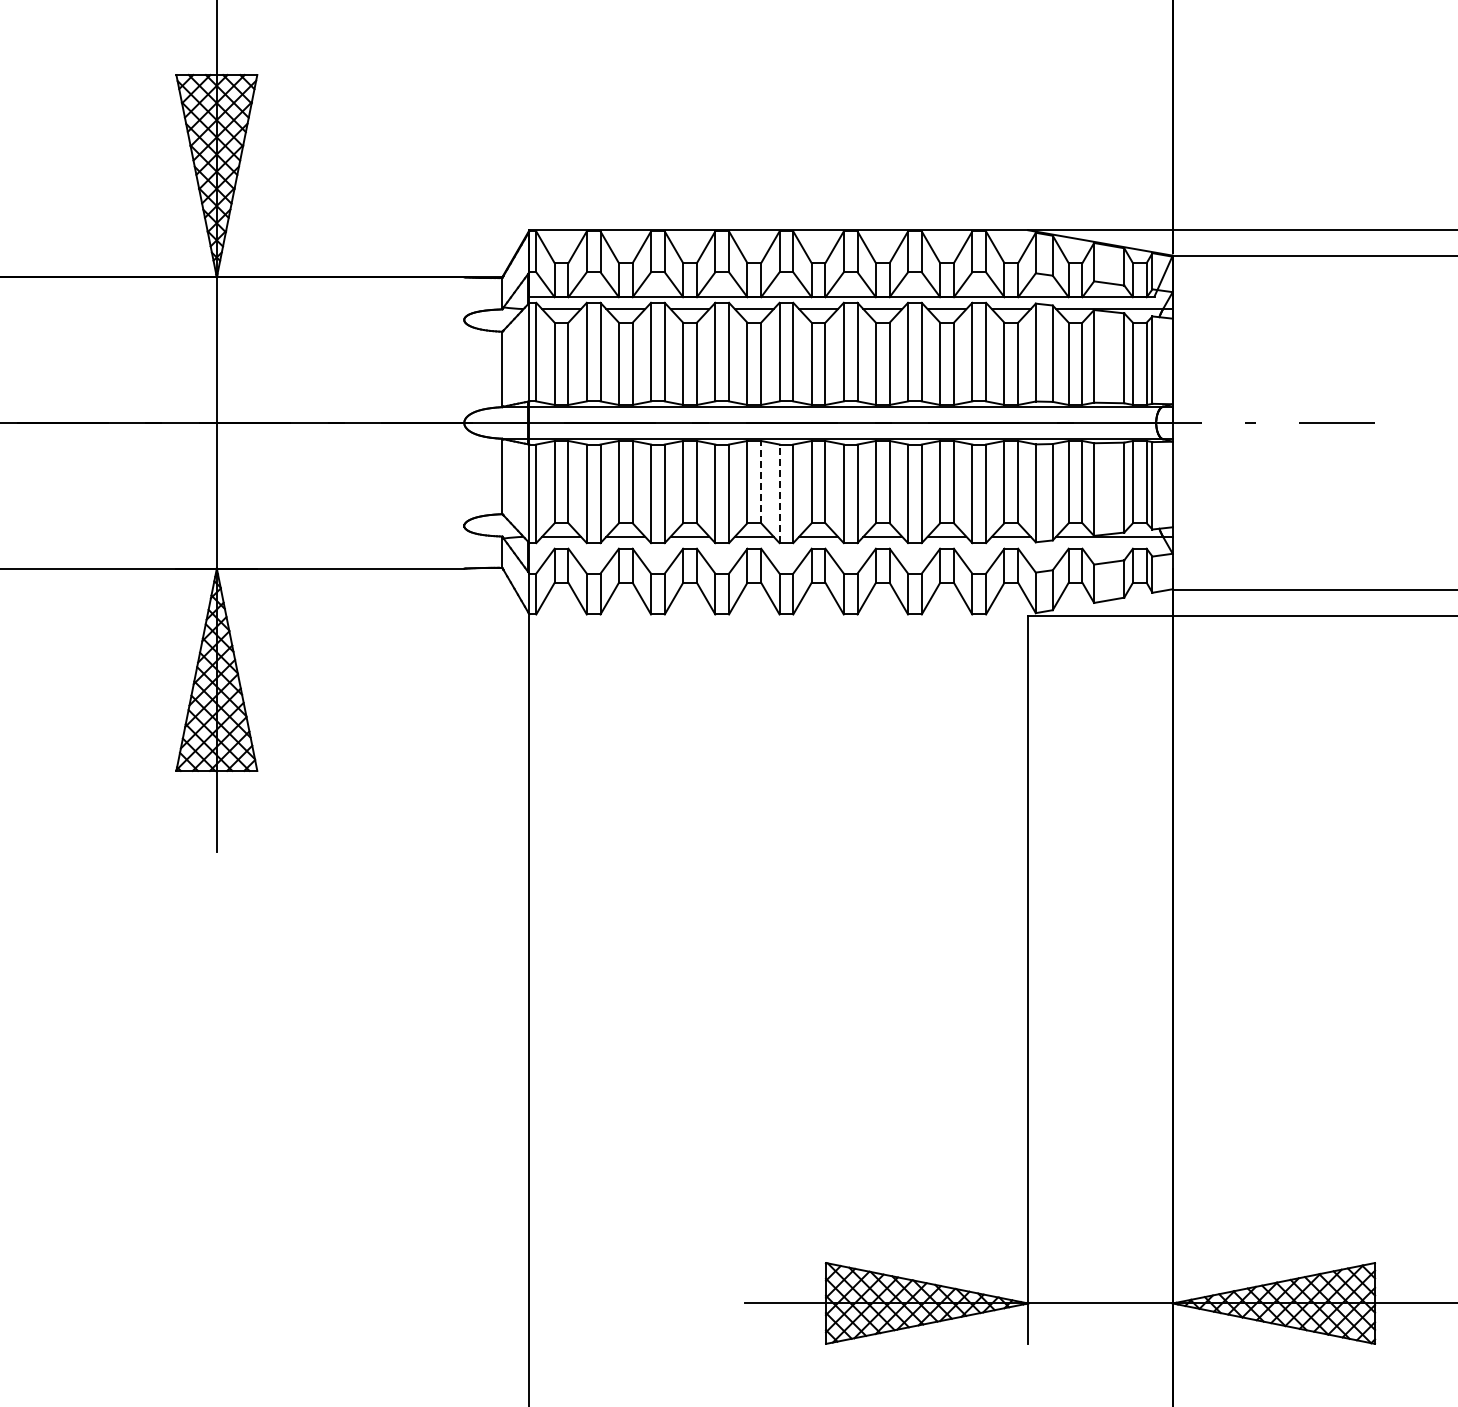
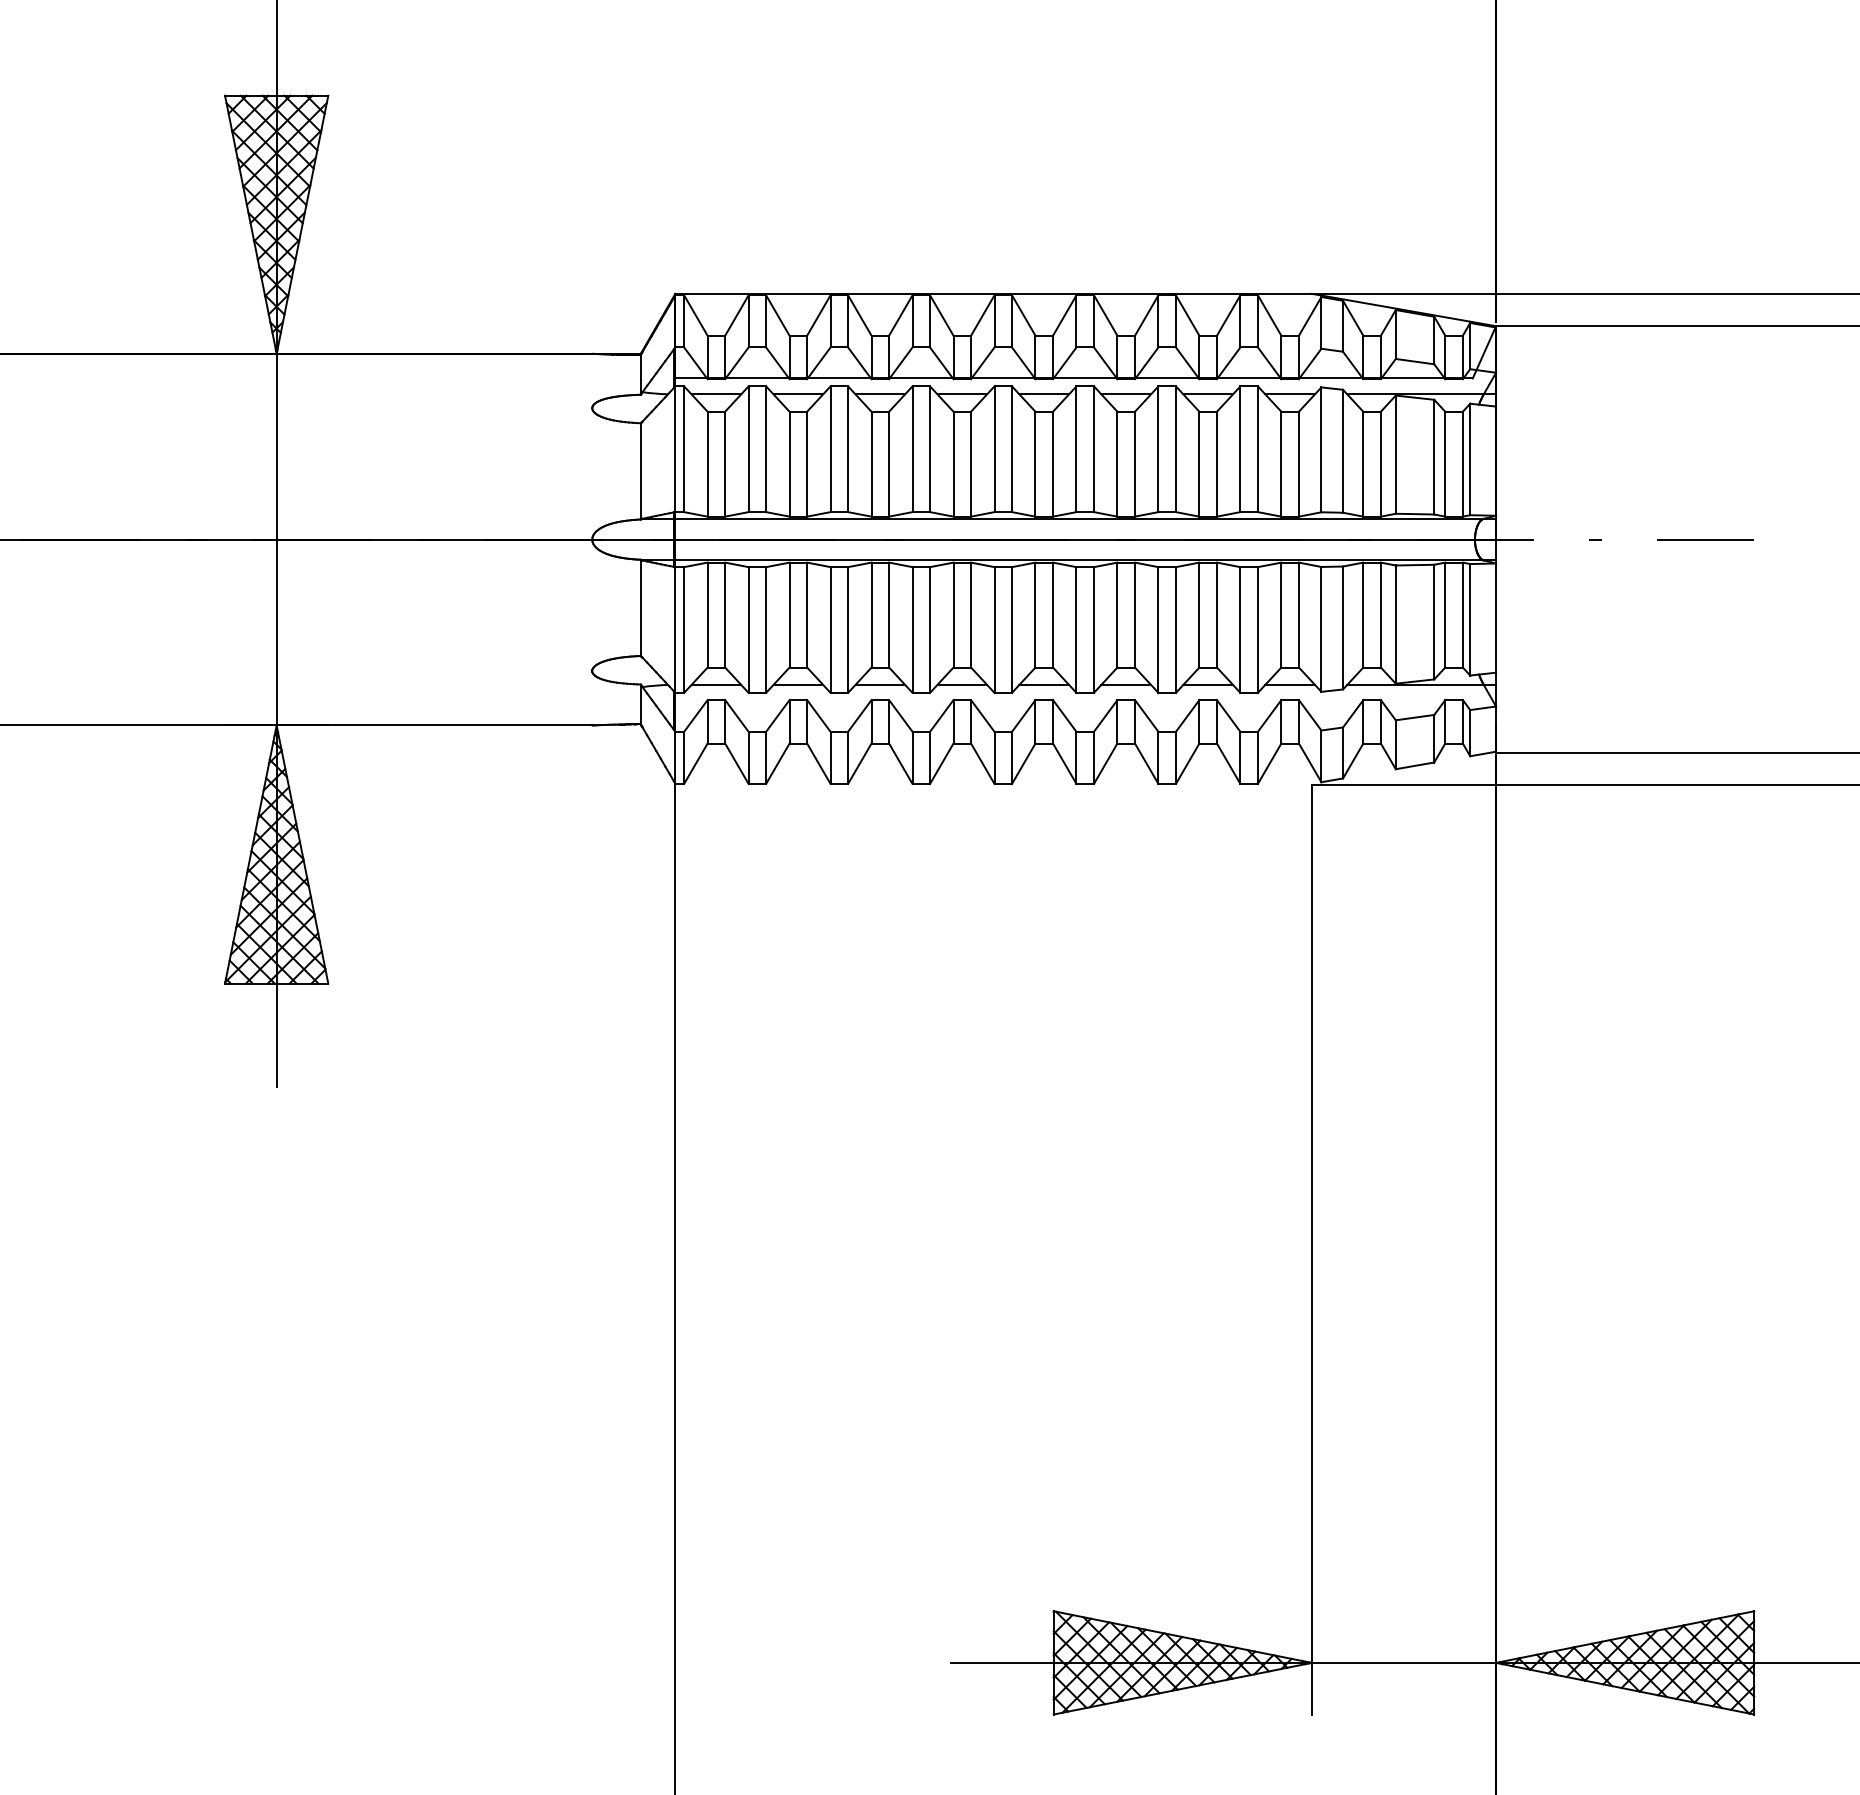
line: (761, 481) -> (971, 614), dashed -> solid
line: (779, 493) -> (994, 629), dashed -> solid

